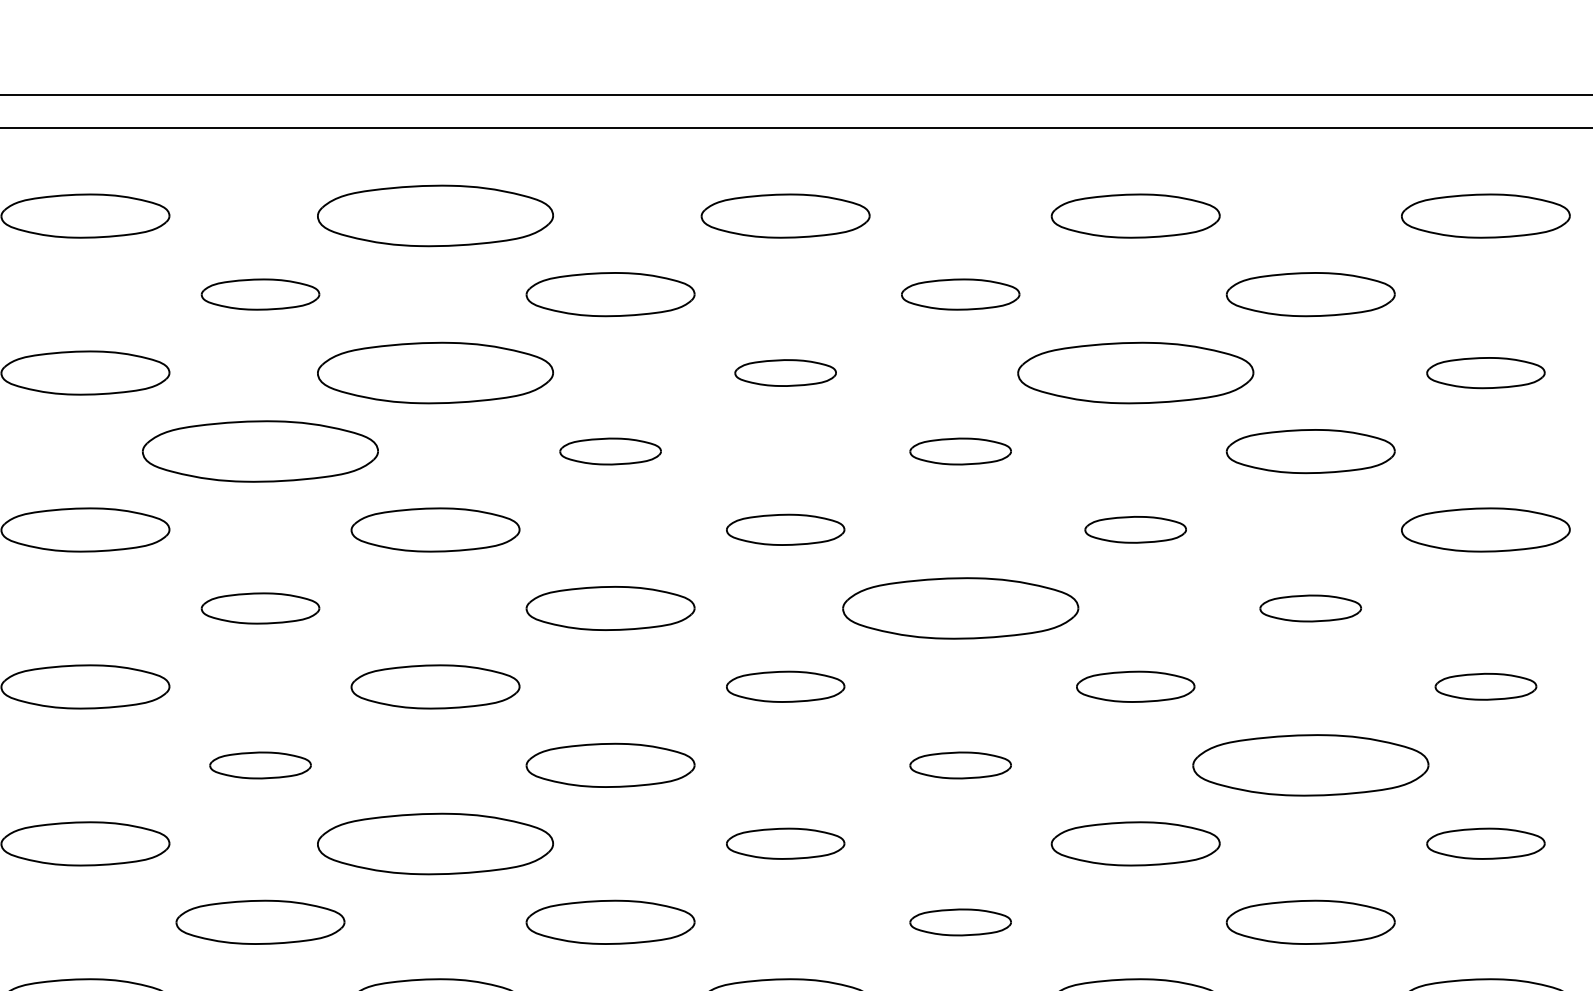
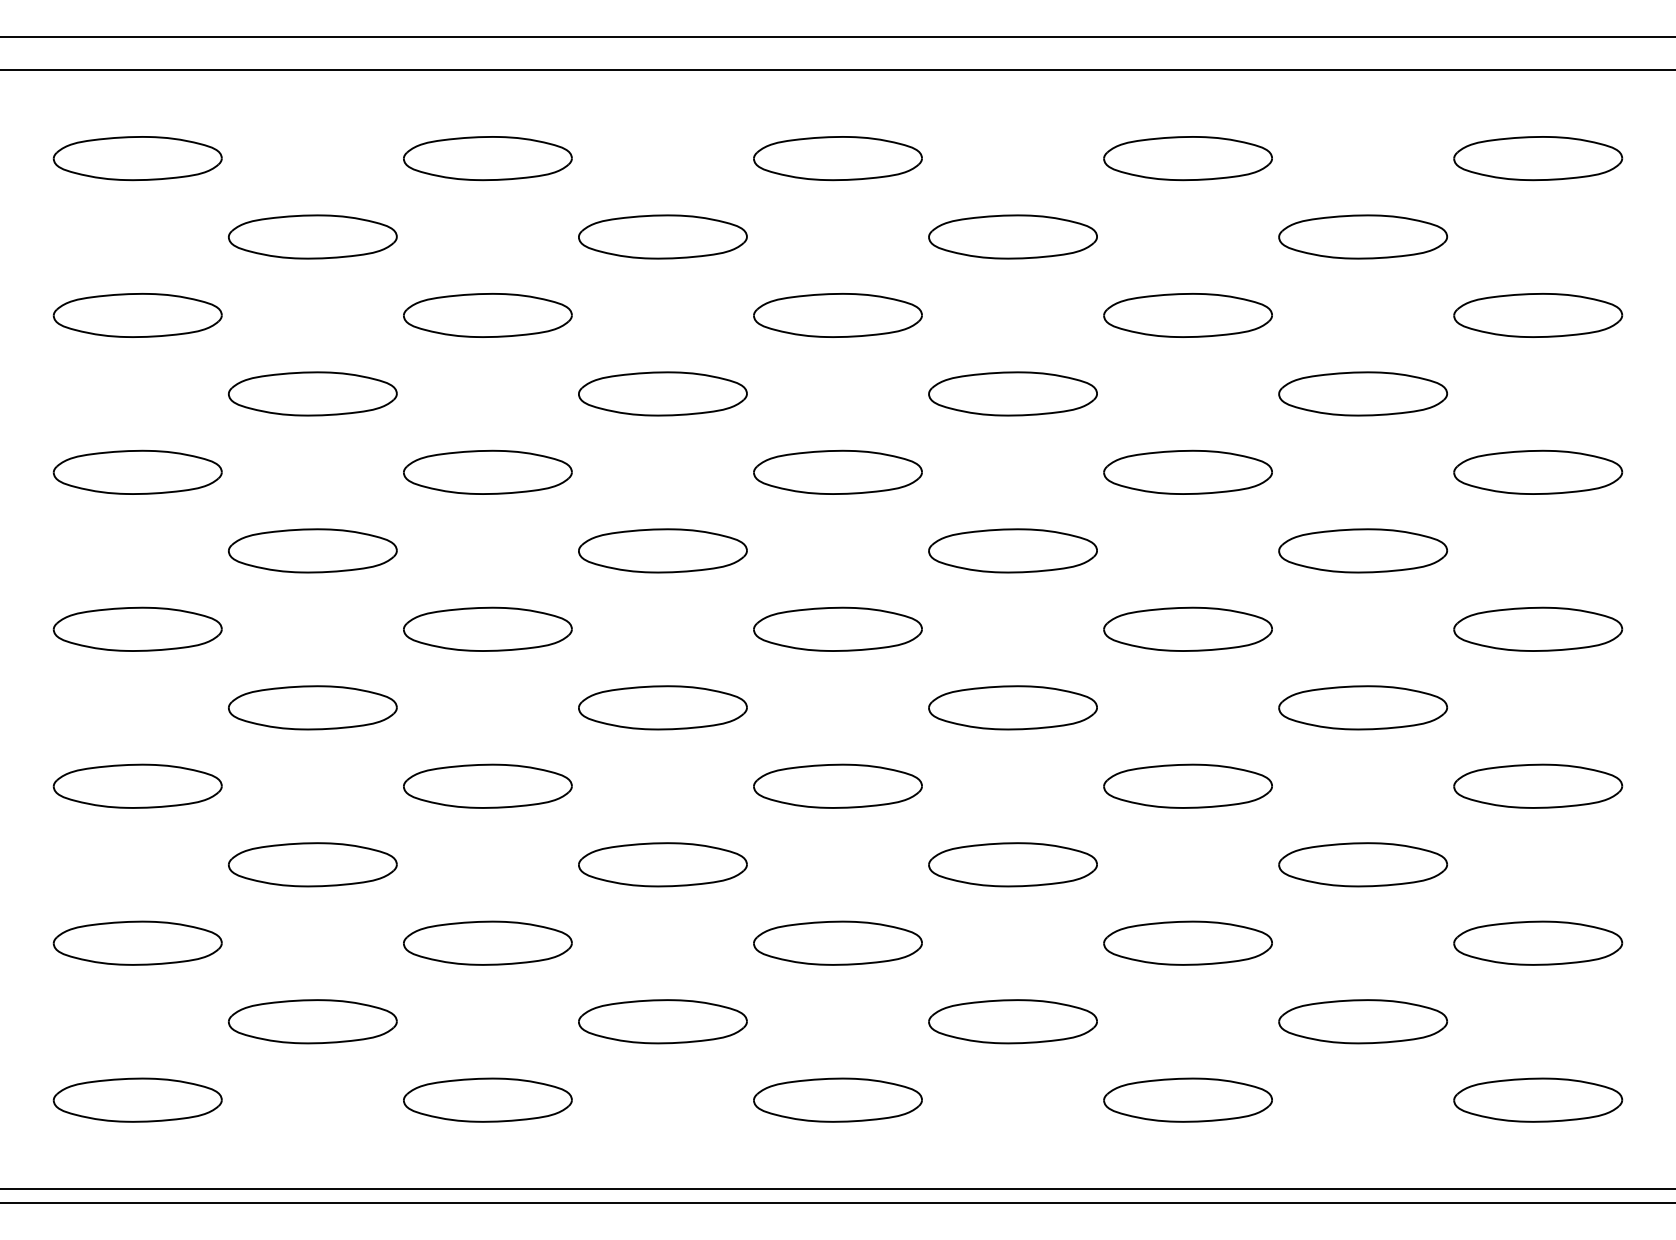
part: (435, 216) -> (487, 158), size x0.71
part: (260, 294) -> (312, 236), size x1.43
part: (960, 294) -> (1012, 236), size x1.43
part: (435, 373) -> (487, 315), size x0.71
part: (785, 373) -> (837, 315), size x1.67
part: (1135, 373) -> (1187, 315), size x0.71
part: (1486, 373) -> (1538, 315), size x1.43
part: (260, 451) -> (312, 393), size x0.71
part: (610, 451) -> (662, 393), size x1.67
part: (960, 451) -> (1012, 393), size x1.67
part: (785, 529) -> (837, 471), size x1.43
part: (1135, 529) -> (1187, 471), size x1.67
part: (260, 608) -> (312, 550), size x1.43
part: (960, 608) -> (1012, 550), size x0.71
part: (1310, 608) -> (1362, 550), size x1.67
part: (785, 686) -> (837, 628), size x1.43
part: (1135, 686) -> (1187, 628), size x1.43
part: (1486, 686) -> (1538, 628), size x1.67
part: (260, 765) -> (312, 707), size x1.67
part: (960, 765) -> (1012, 707), size x1.67
part: (1310, 765) -> (1362, 707), size x0.71
part: (435, 843) -> (487, 785), size x0.71
part: (785, 843) -> (837, 785), size x1.43
part: (1486, 843) -> (1538, 785), size x1.43
part: (960, 922) -> (1012, 864), size x1.67

